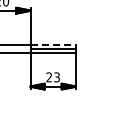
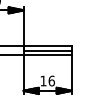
line: (53, 44) -> (48, 46), dashed -> solid
text: (53, 77) -> (48, 81), 23 -> 16

